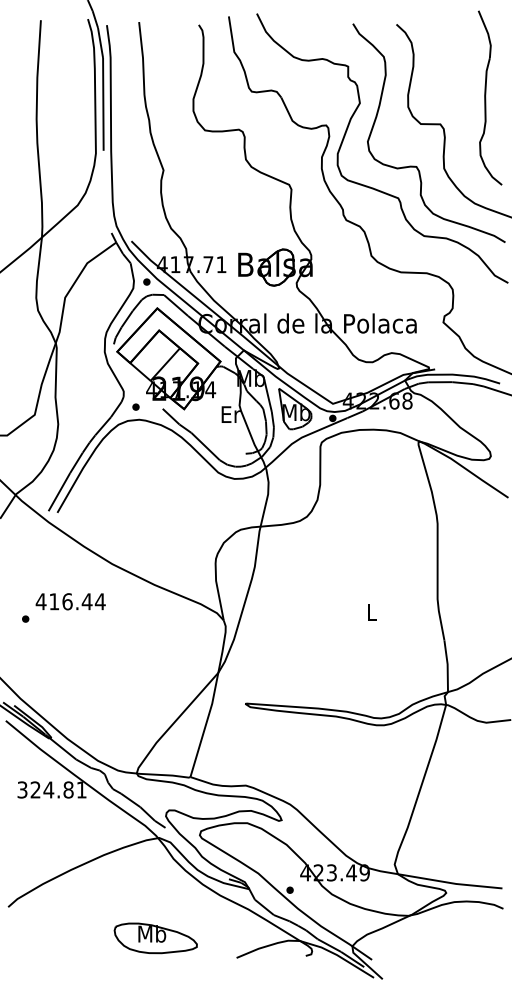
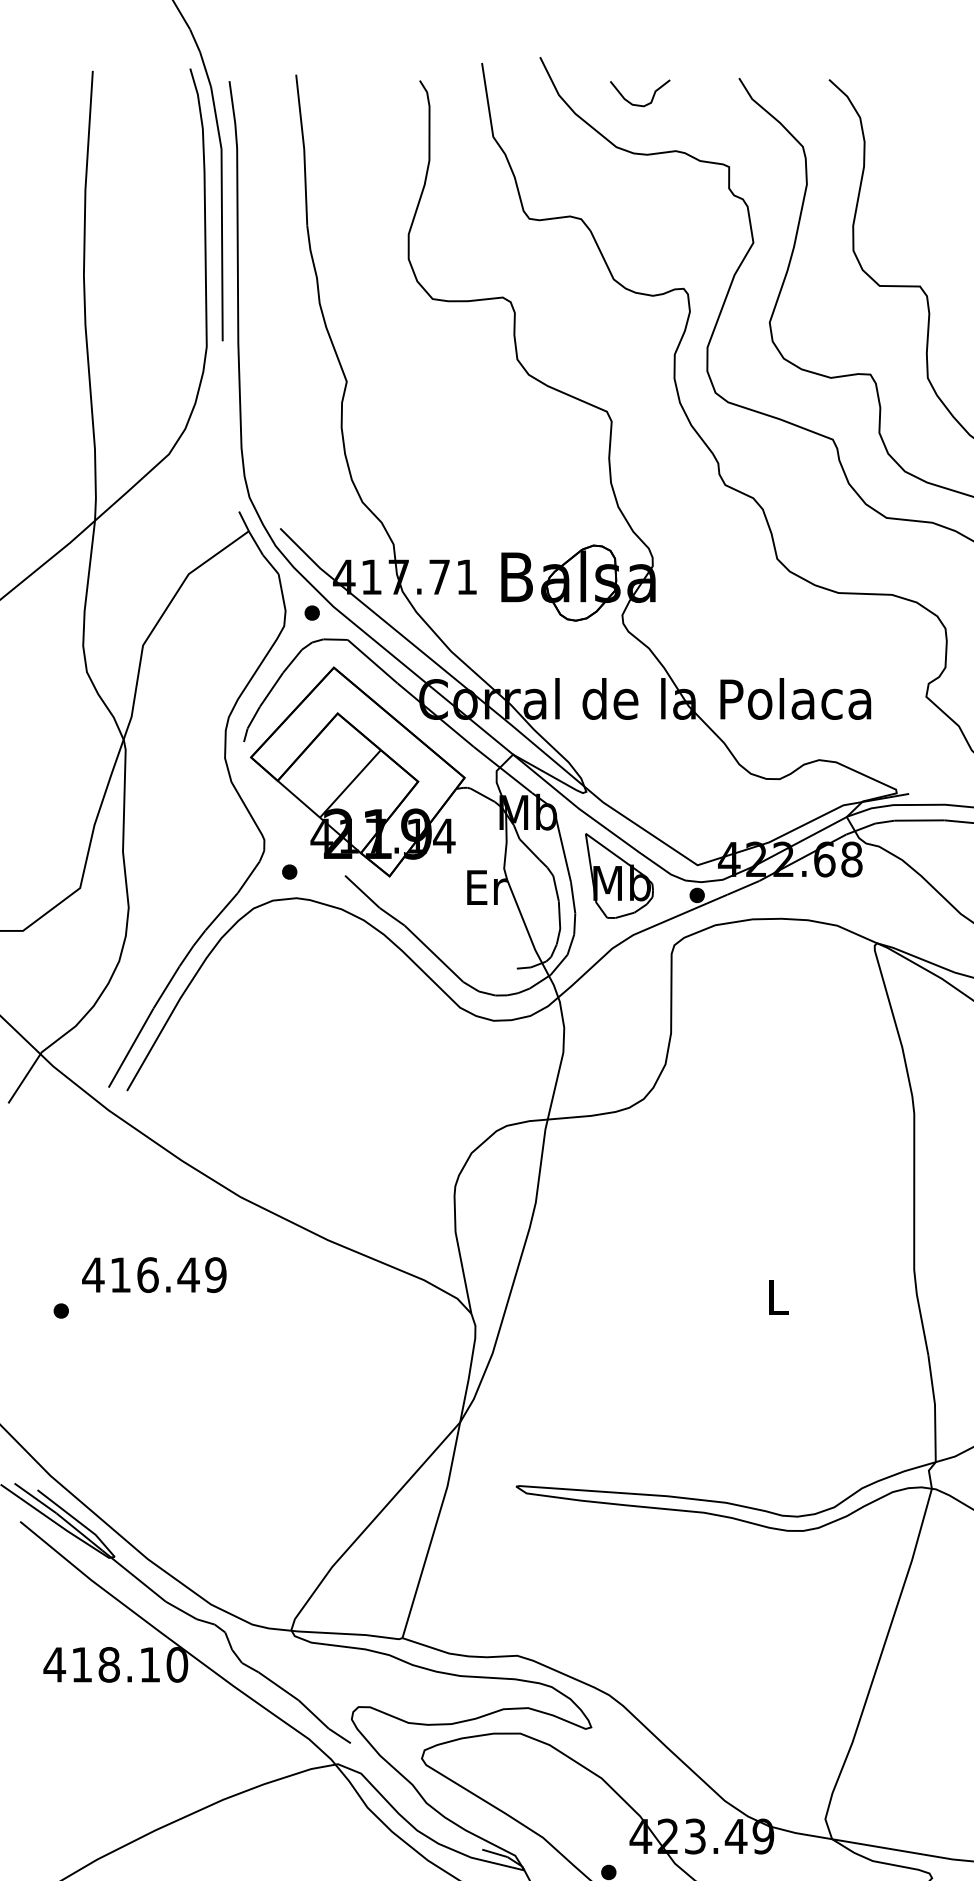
curve: (303, 35) -> (636, 102), added
text: (99, 601) -> (214, 1274), 416.44 -> 416.49
text: (51, 789) -> (114, 1663), 324.81 -> 418.10

